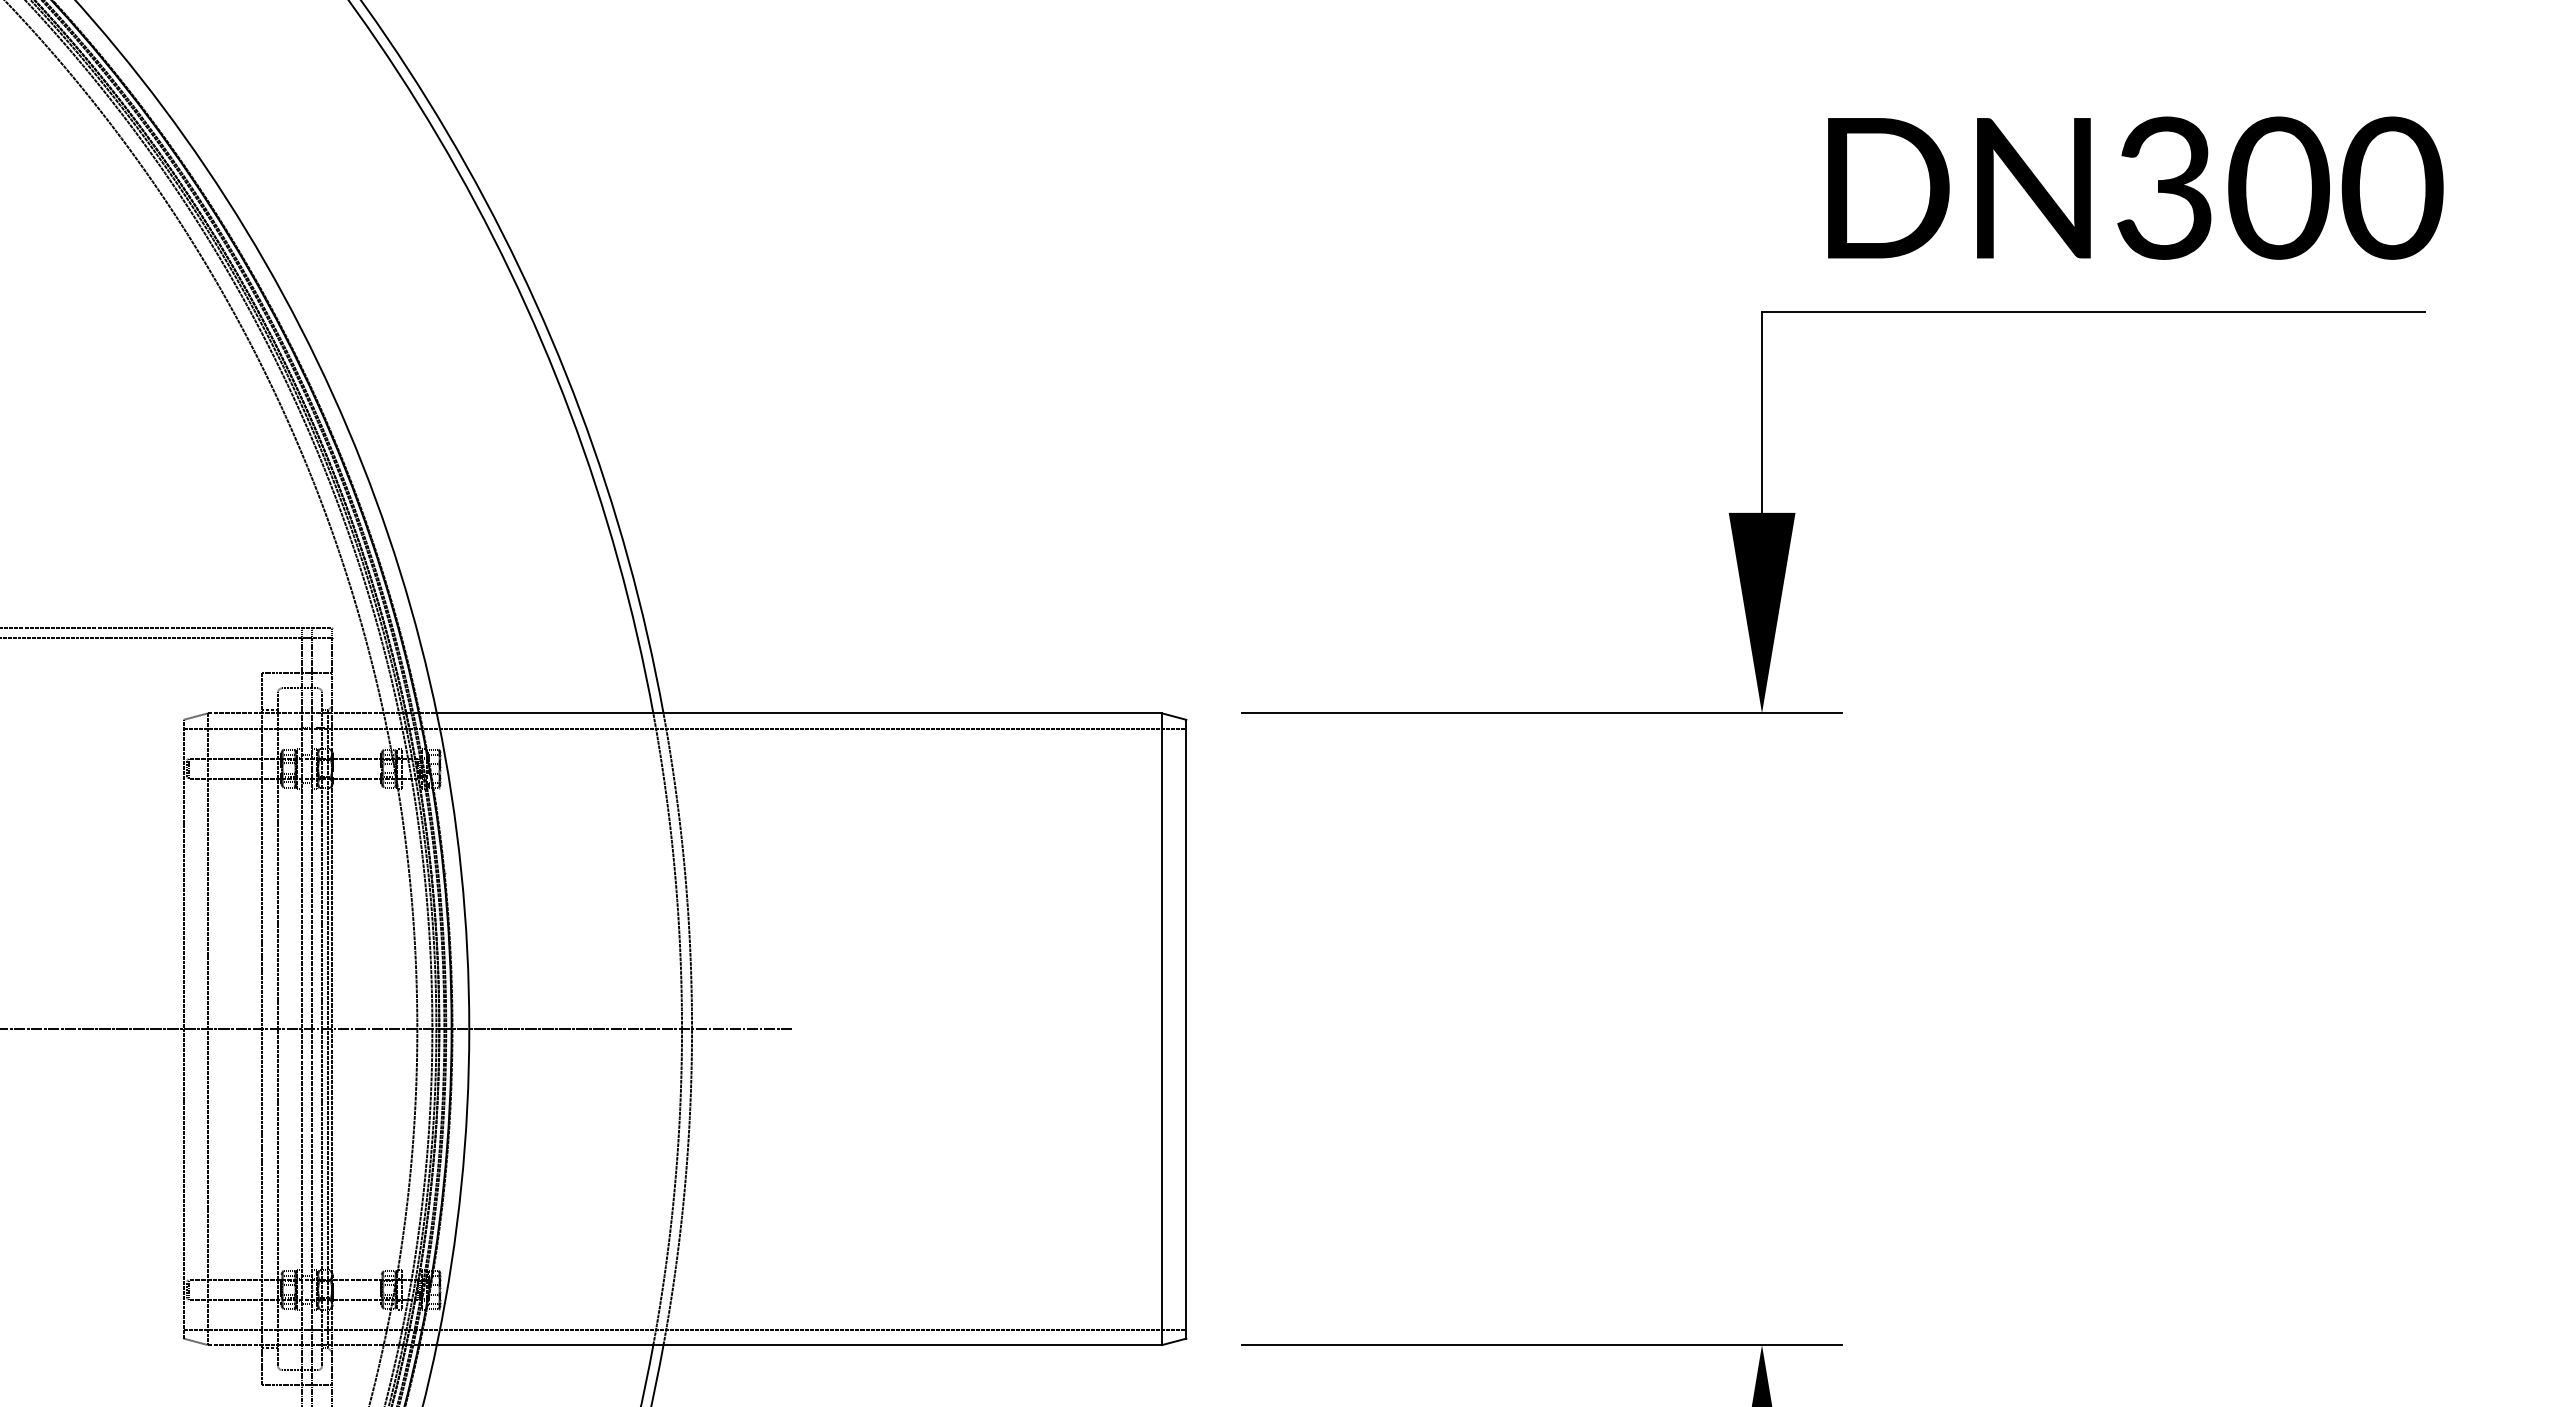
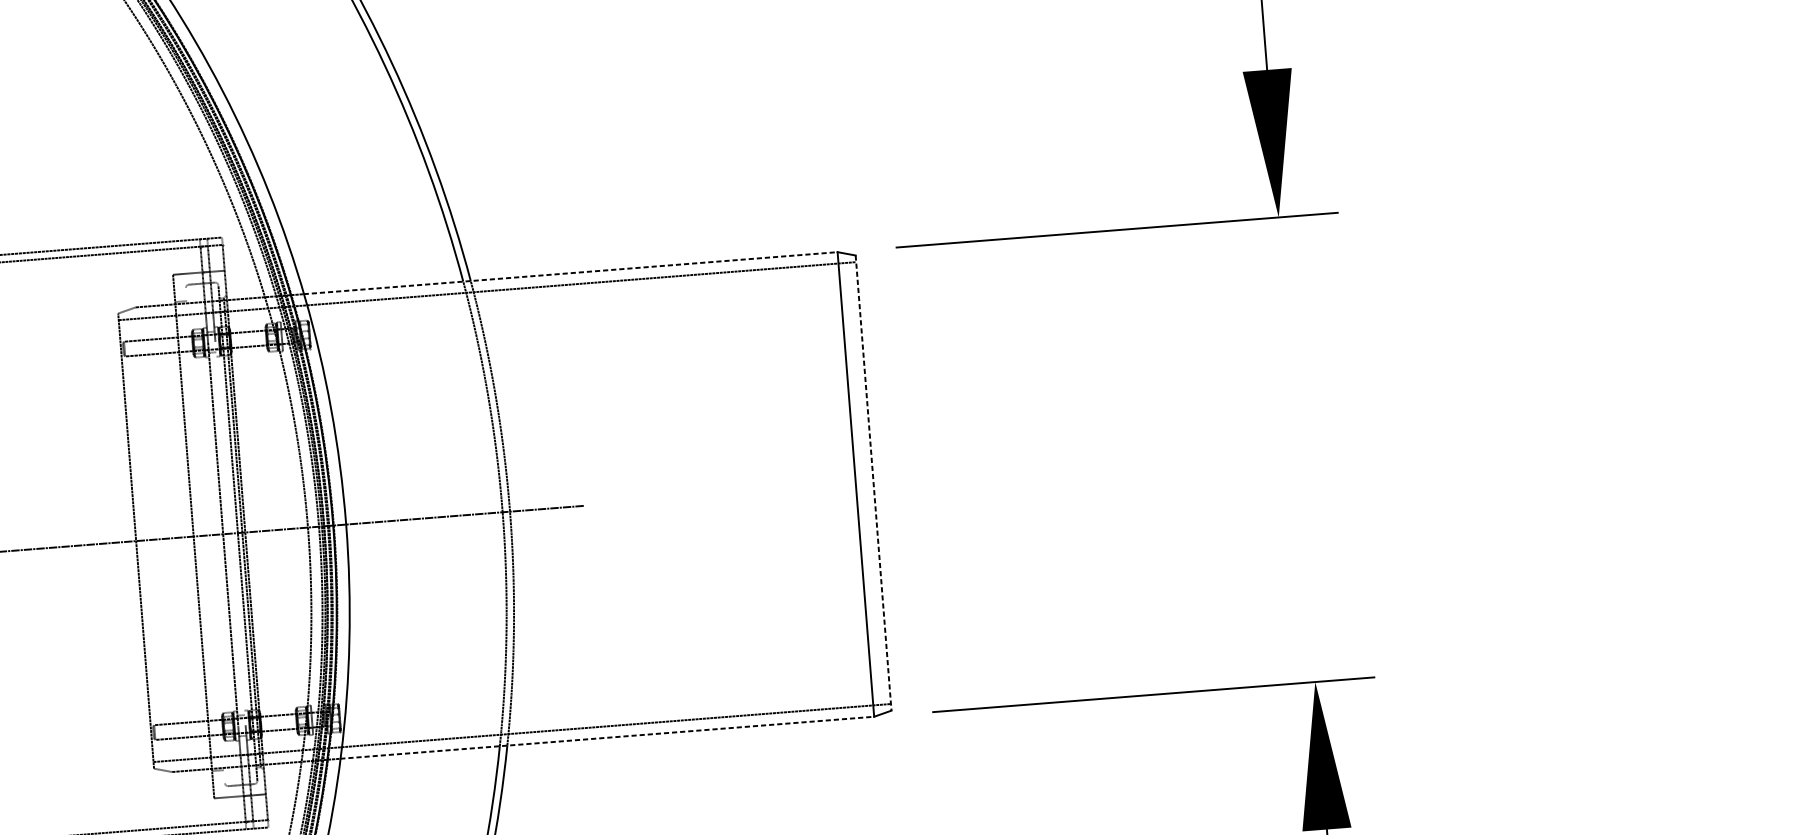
line: (799, 713) -> (570, 273), solid -> dashed
line: (312, 1028) -> (230, 533), removed
line: (207, 1029) -> (153, 539), removed
line: (277, 1029) -> (205, 535), removed
line: (1186, 1029) -> (873, 483), solid -> dashed
line: (799, 1345) -> (607, 738), solid -> dashed

